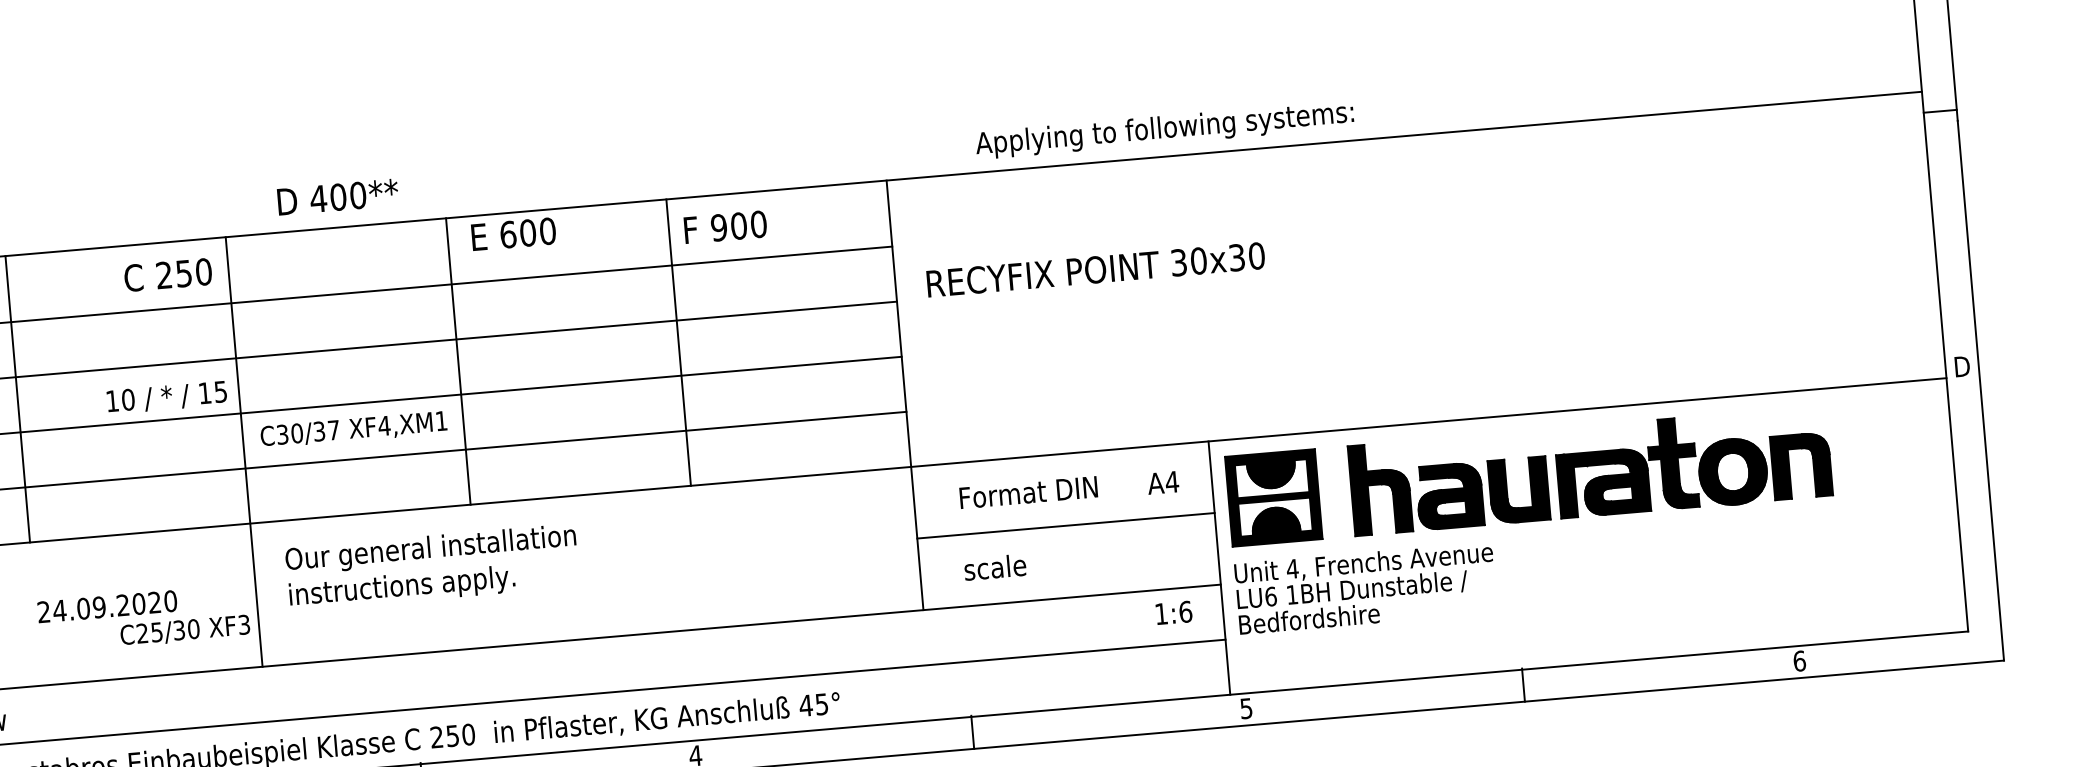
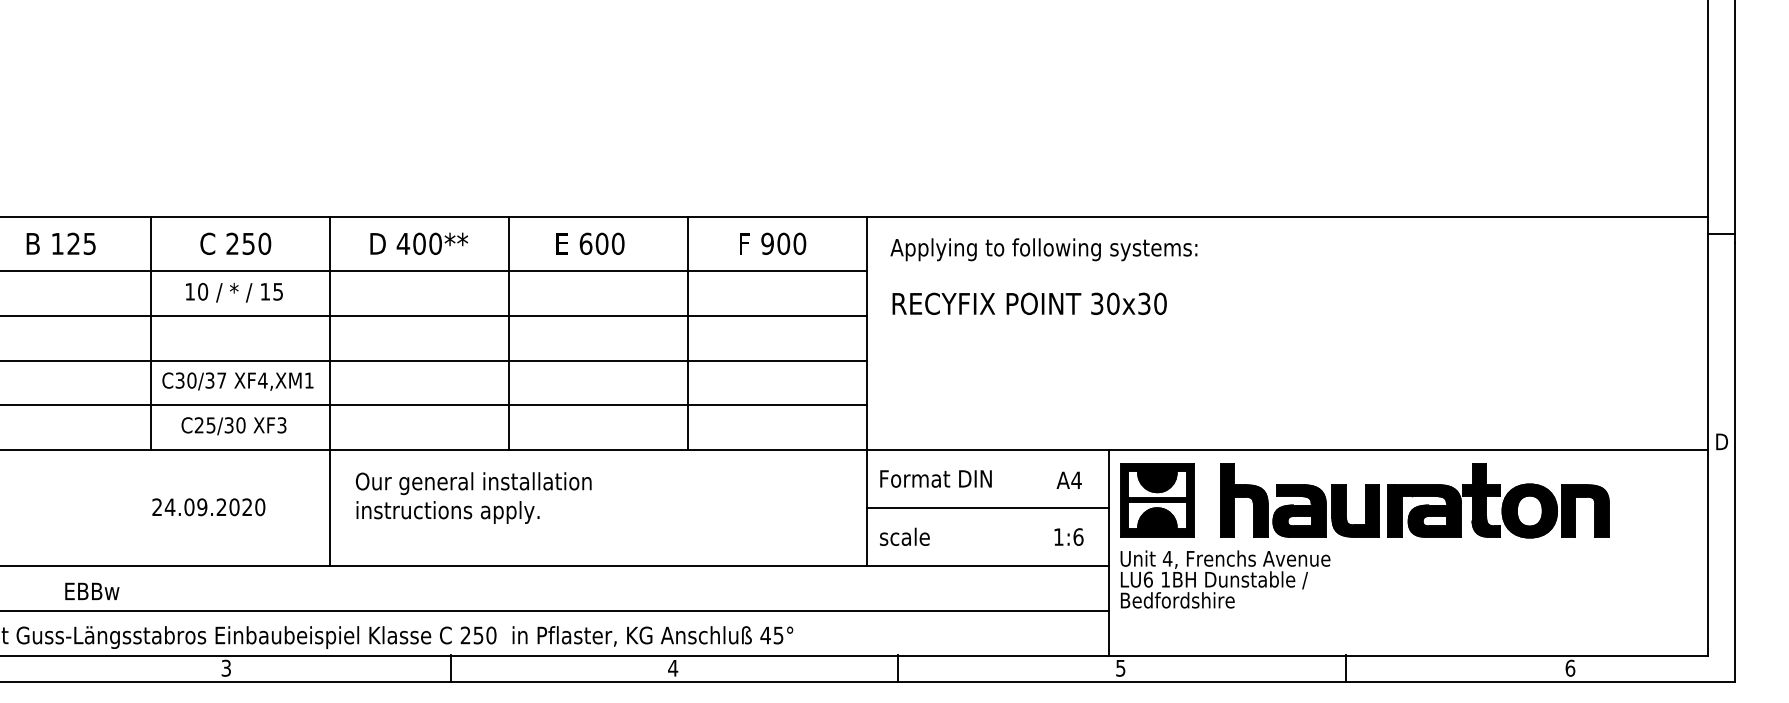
text: (1164, 129) -> (1043, 249), moved
text: (337, 196) -> (418, 243), moved
text: (726, 226) -> (773, 243), moved
text: (513, 233) -> (590, 243), moved
text: (167, 274) -> (235, 243), moved
text: (167, 397) -> (234, 292), moved
text: (353, 429) -> (237, 381), moved
text: (1027, 492) -> (935, 478), moved
text: (994, 566) -> (904, 536), moved
text: (1173, 612) -> (1068, 536), moved
text: (184, 631) -> (233, 426), moved

